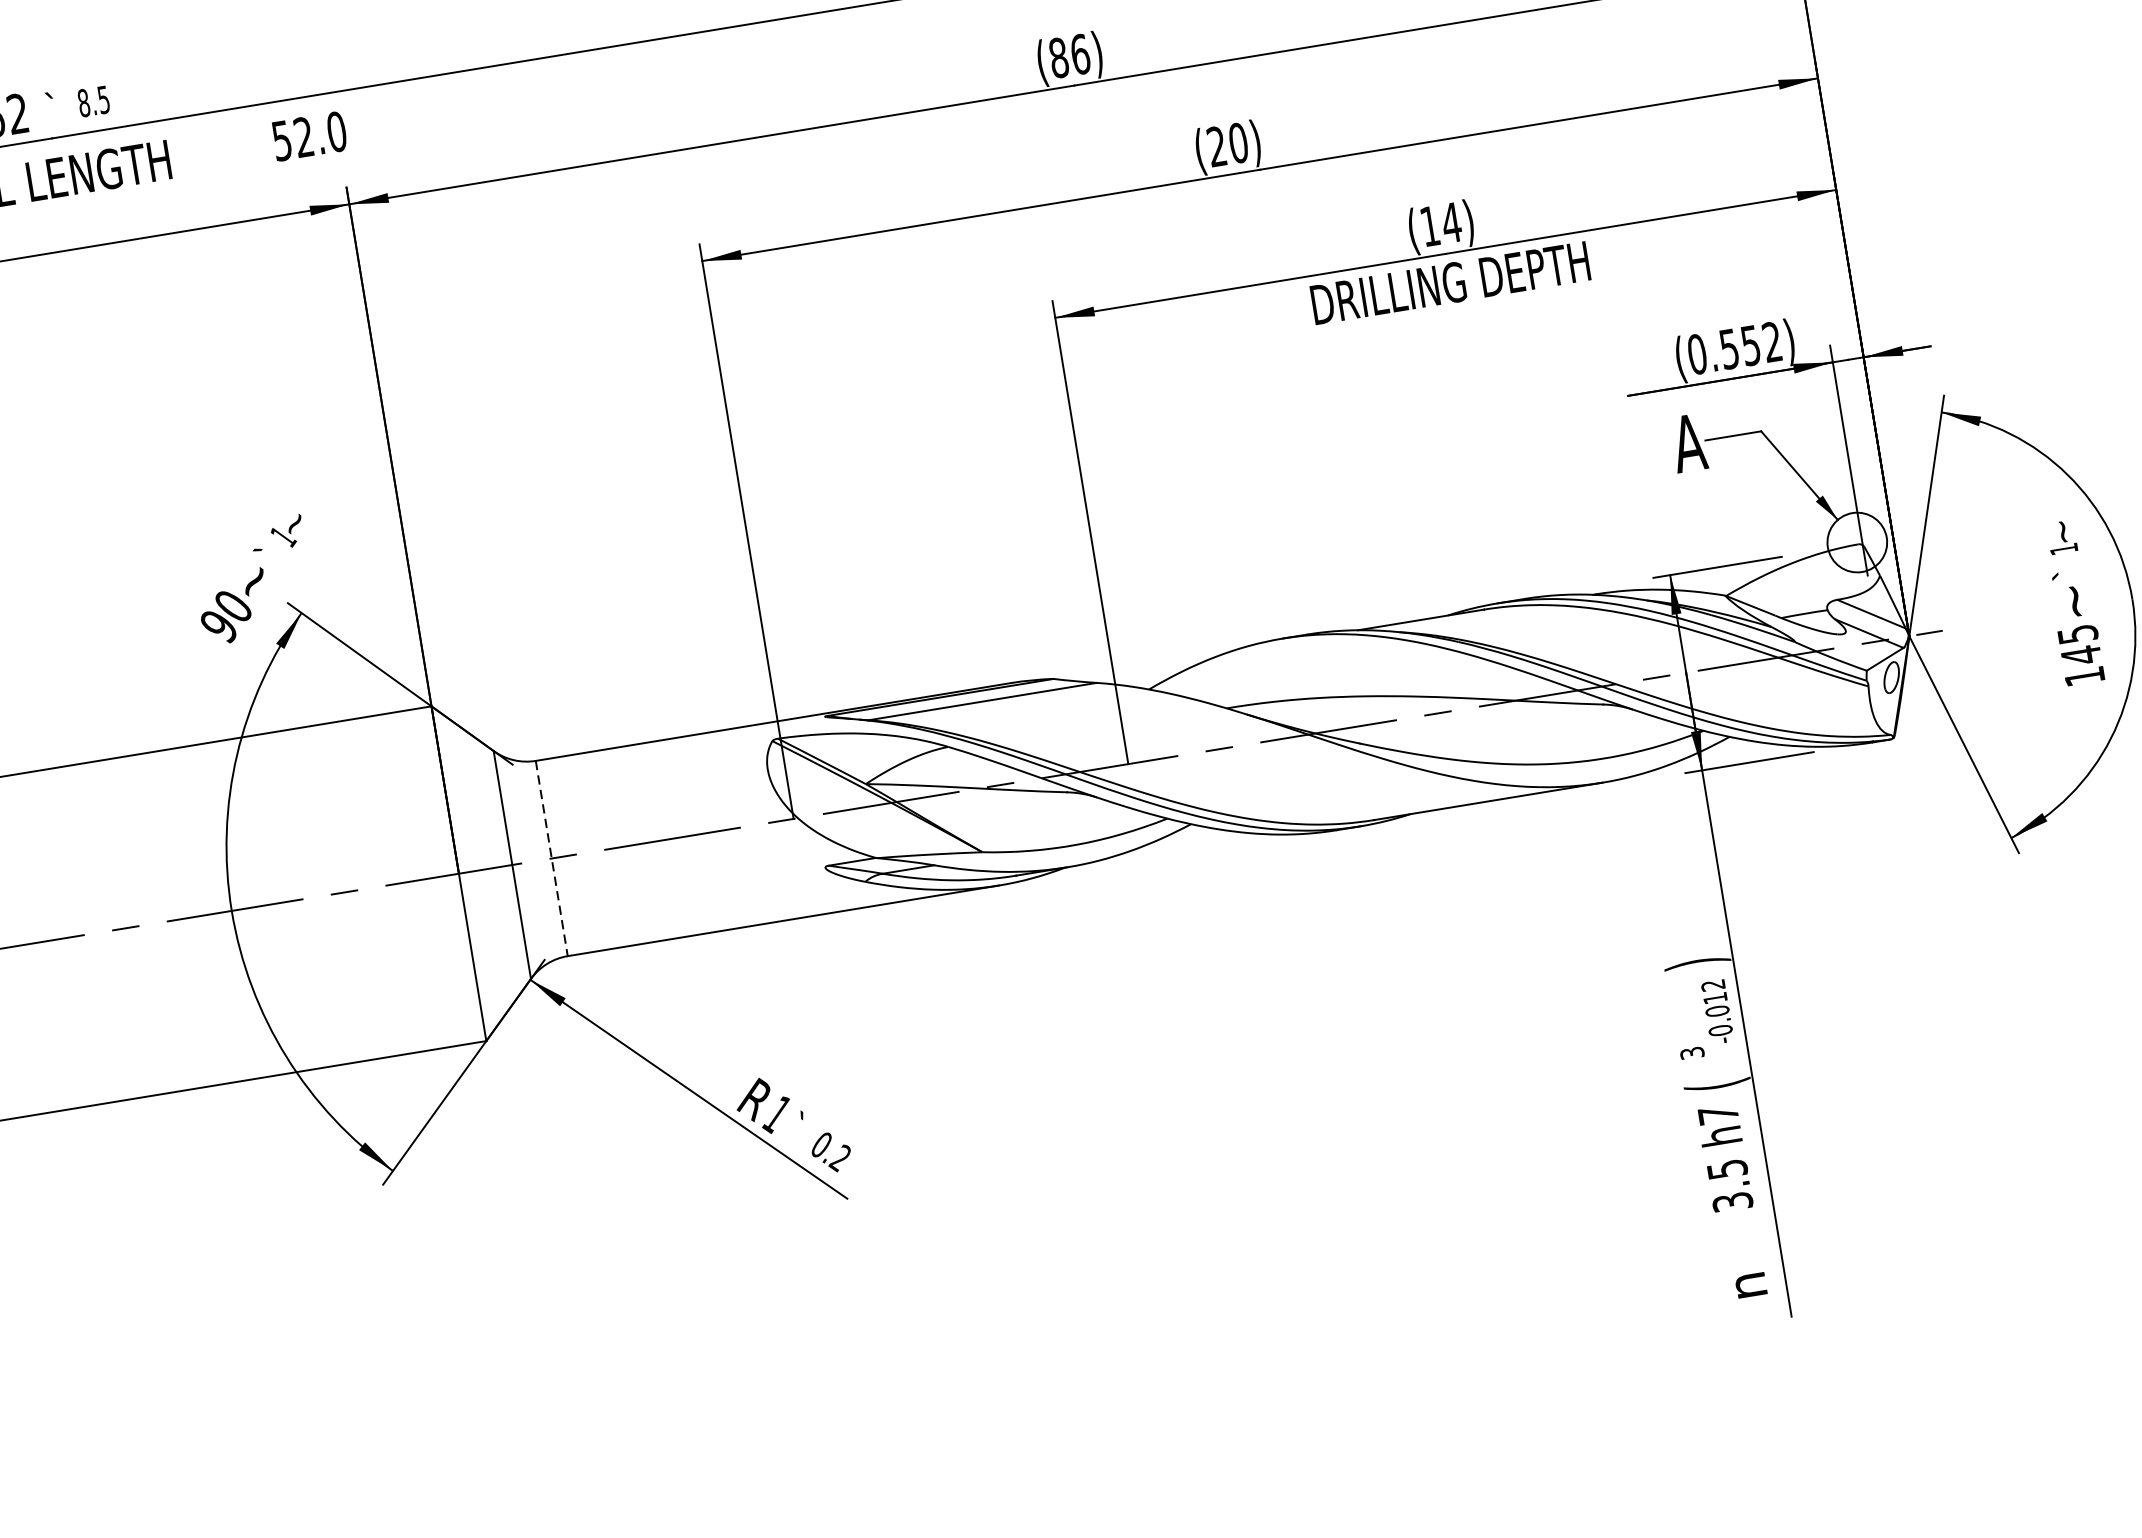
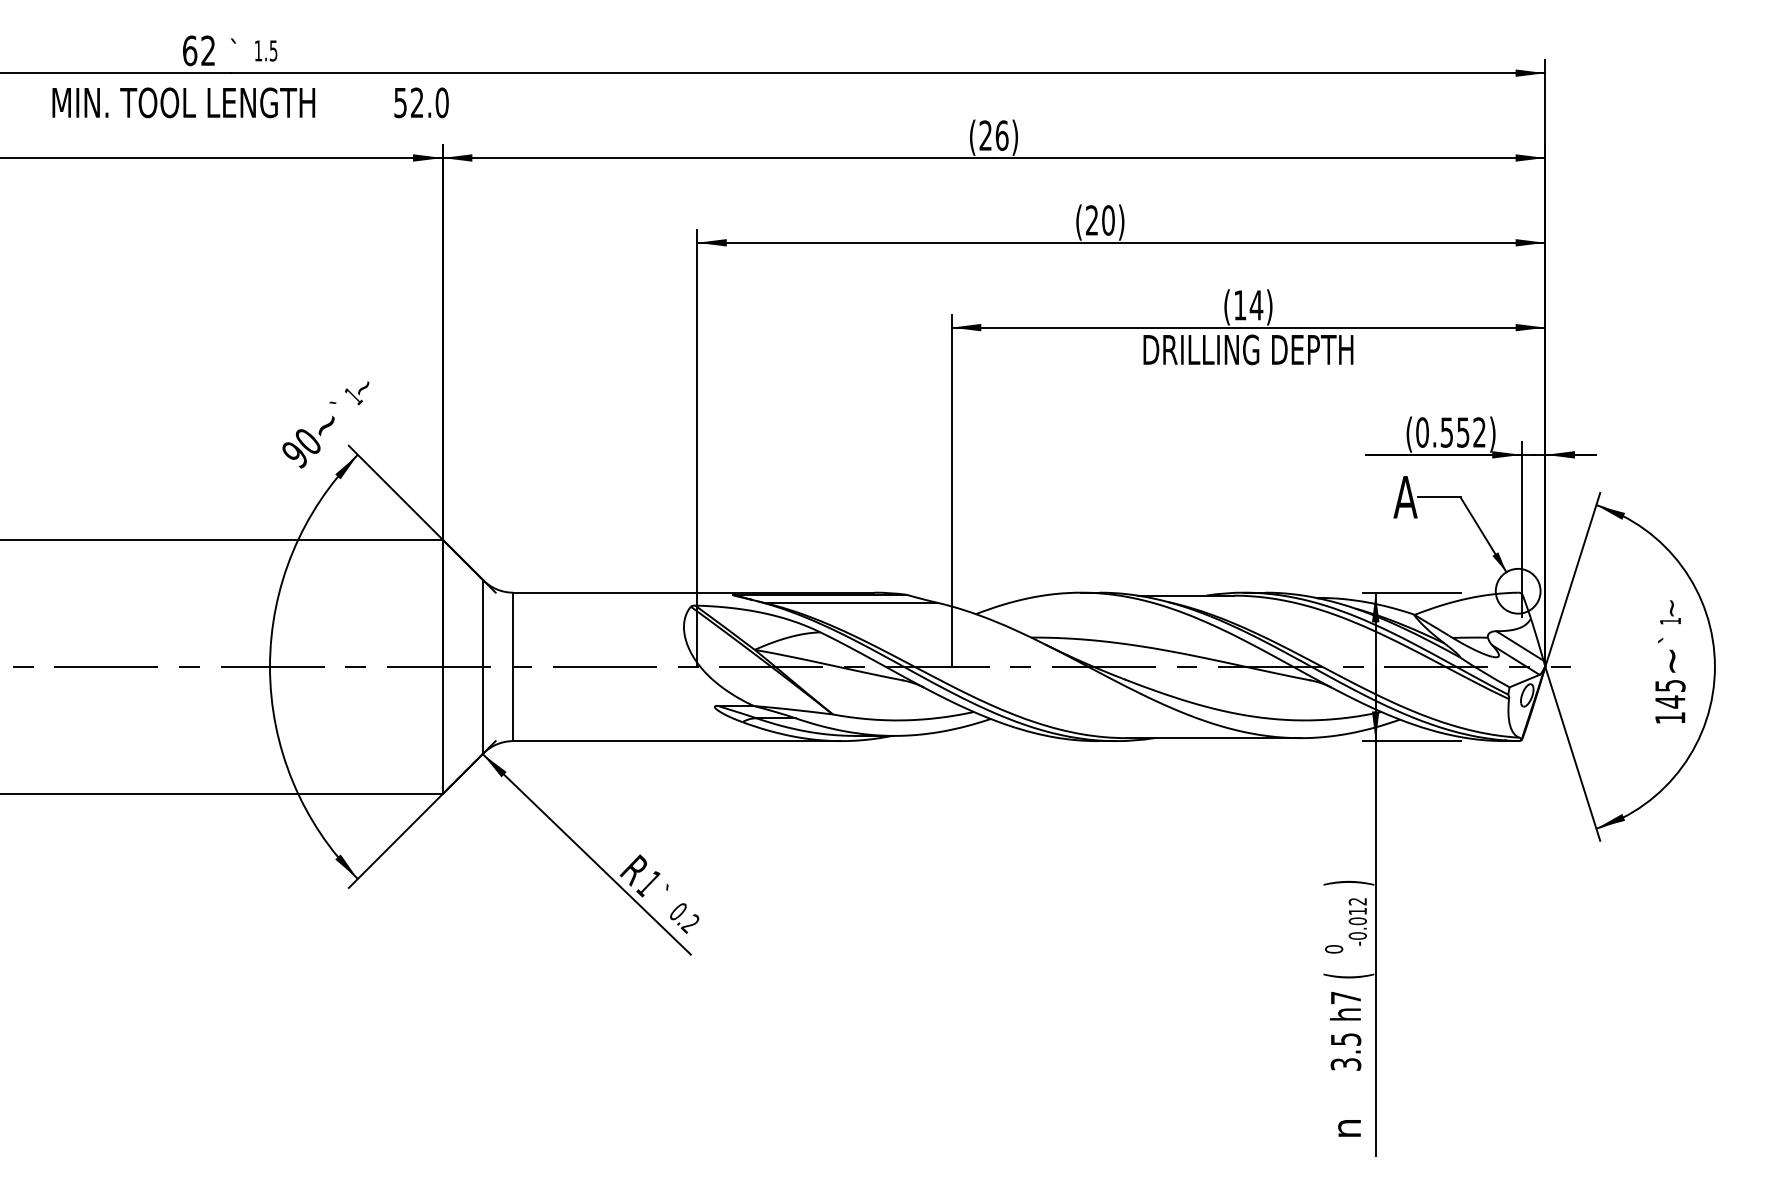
text: (1058, 57) -> (985, 135), (86) -> (26)
text: (83, 102) -> (258, 50), 8.5 -> 1.5
line: (552, 859) -> (513, 667), dashed -> solid
text: (1692, 1053) -> (1334, 949), 3 -> 0

